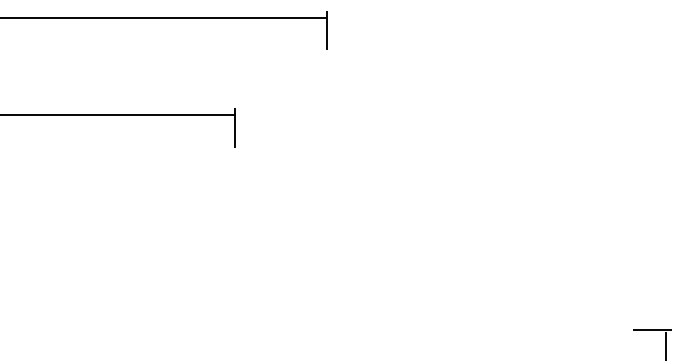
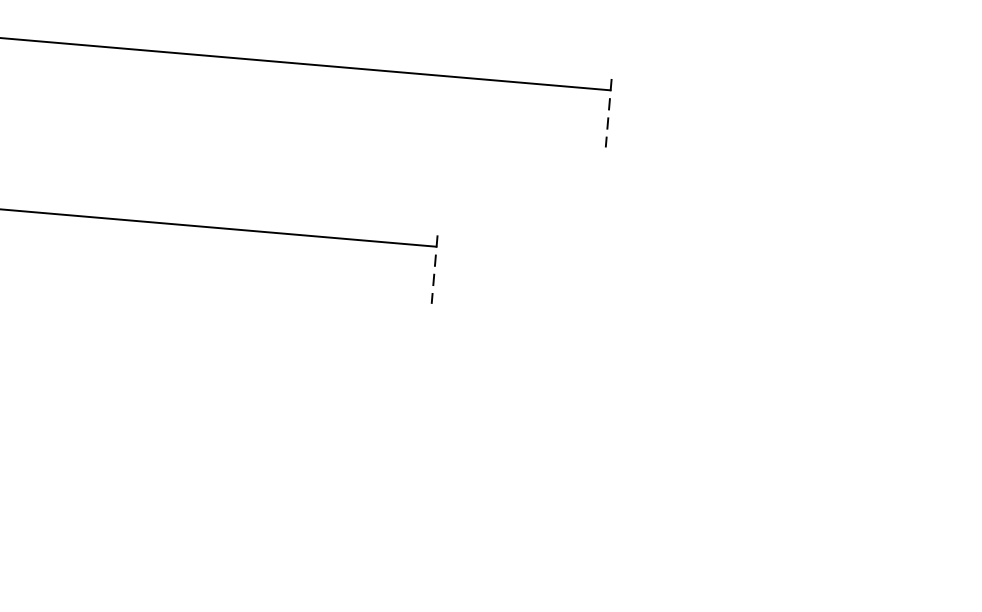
line: (326, 30) -> (608, 112), solid -> dashed
line: (235, 127) -> (435, 268), solid -> dashed

